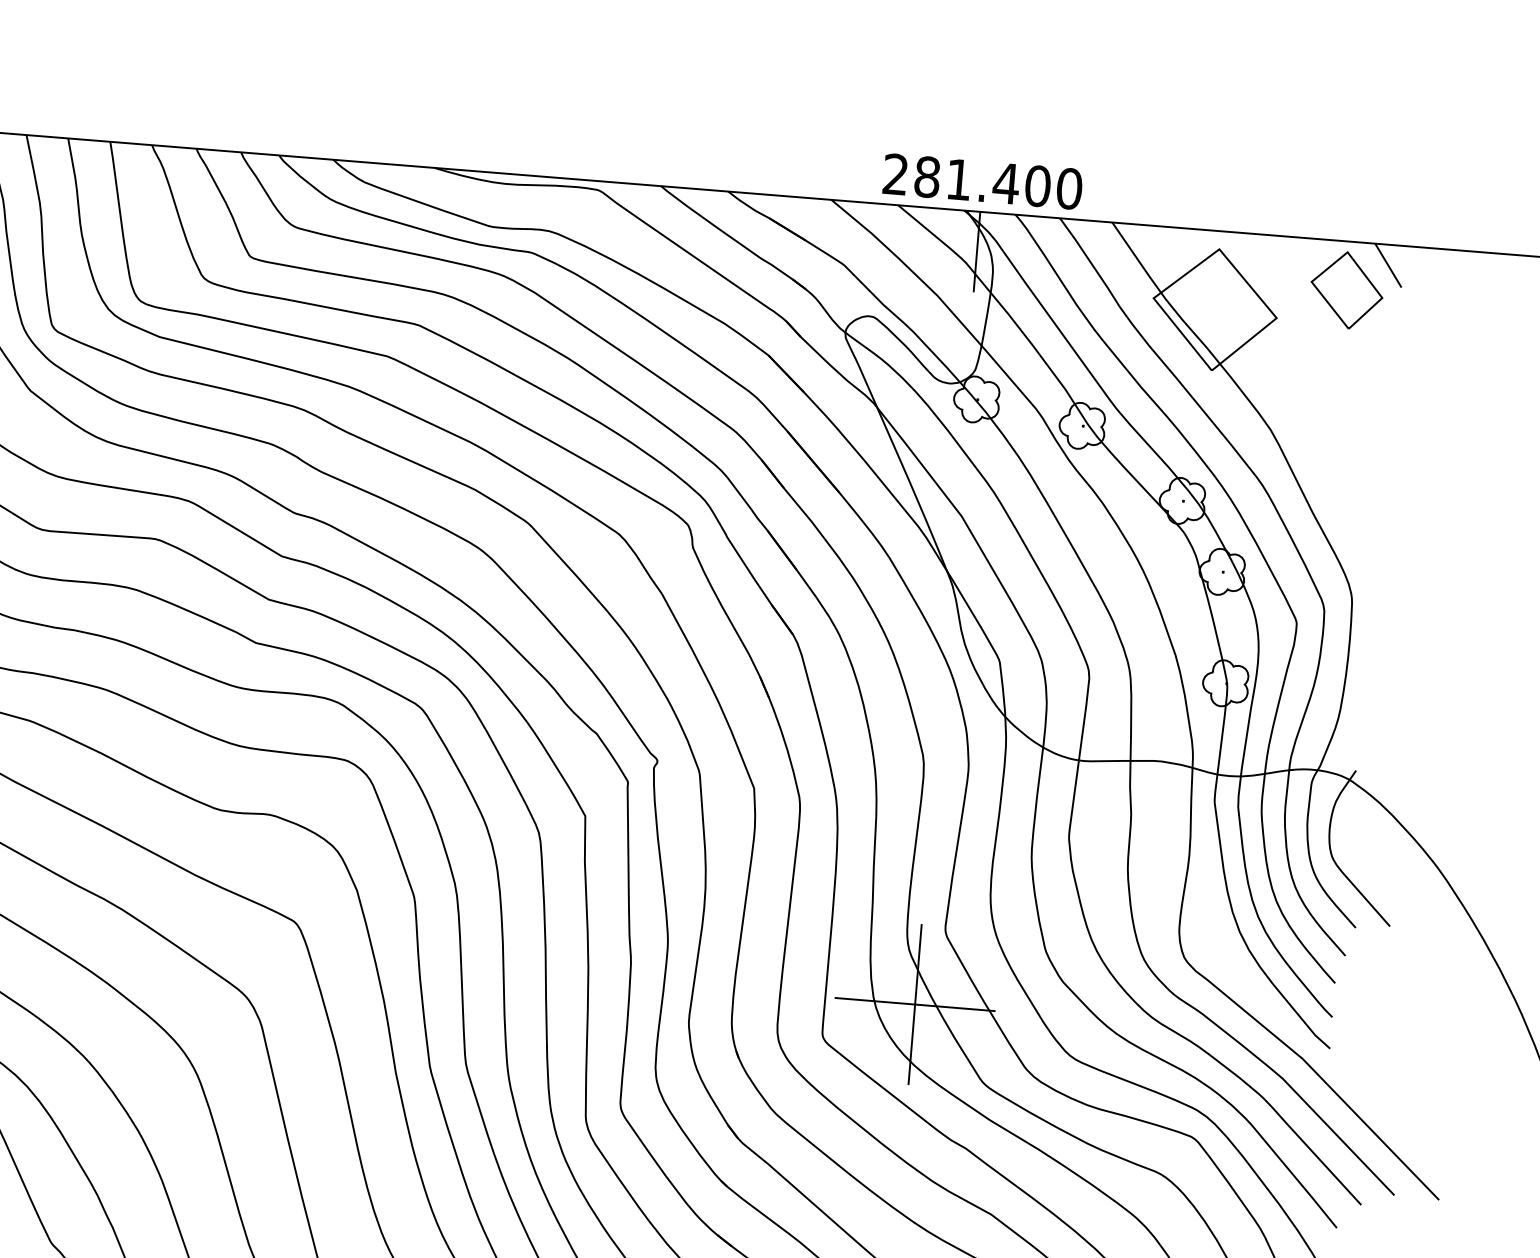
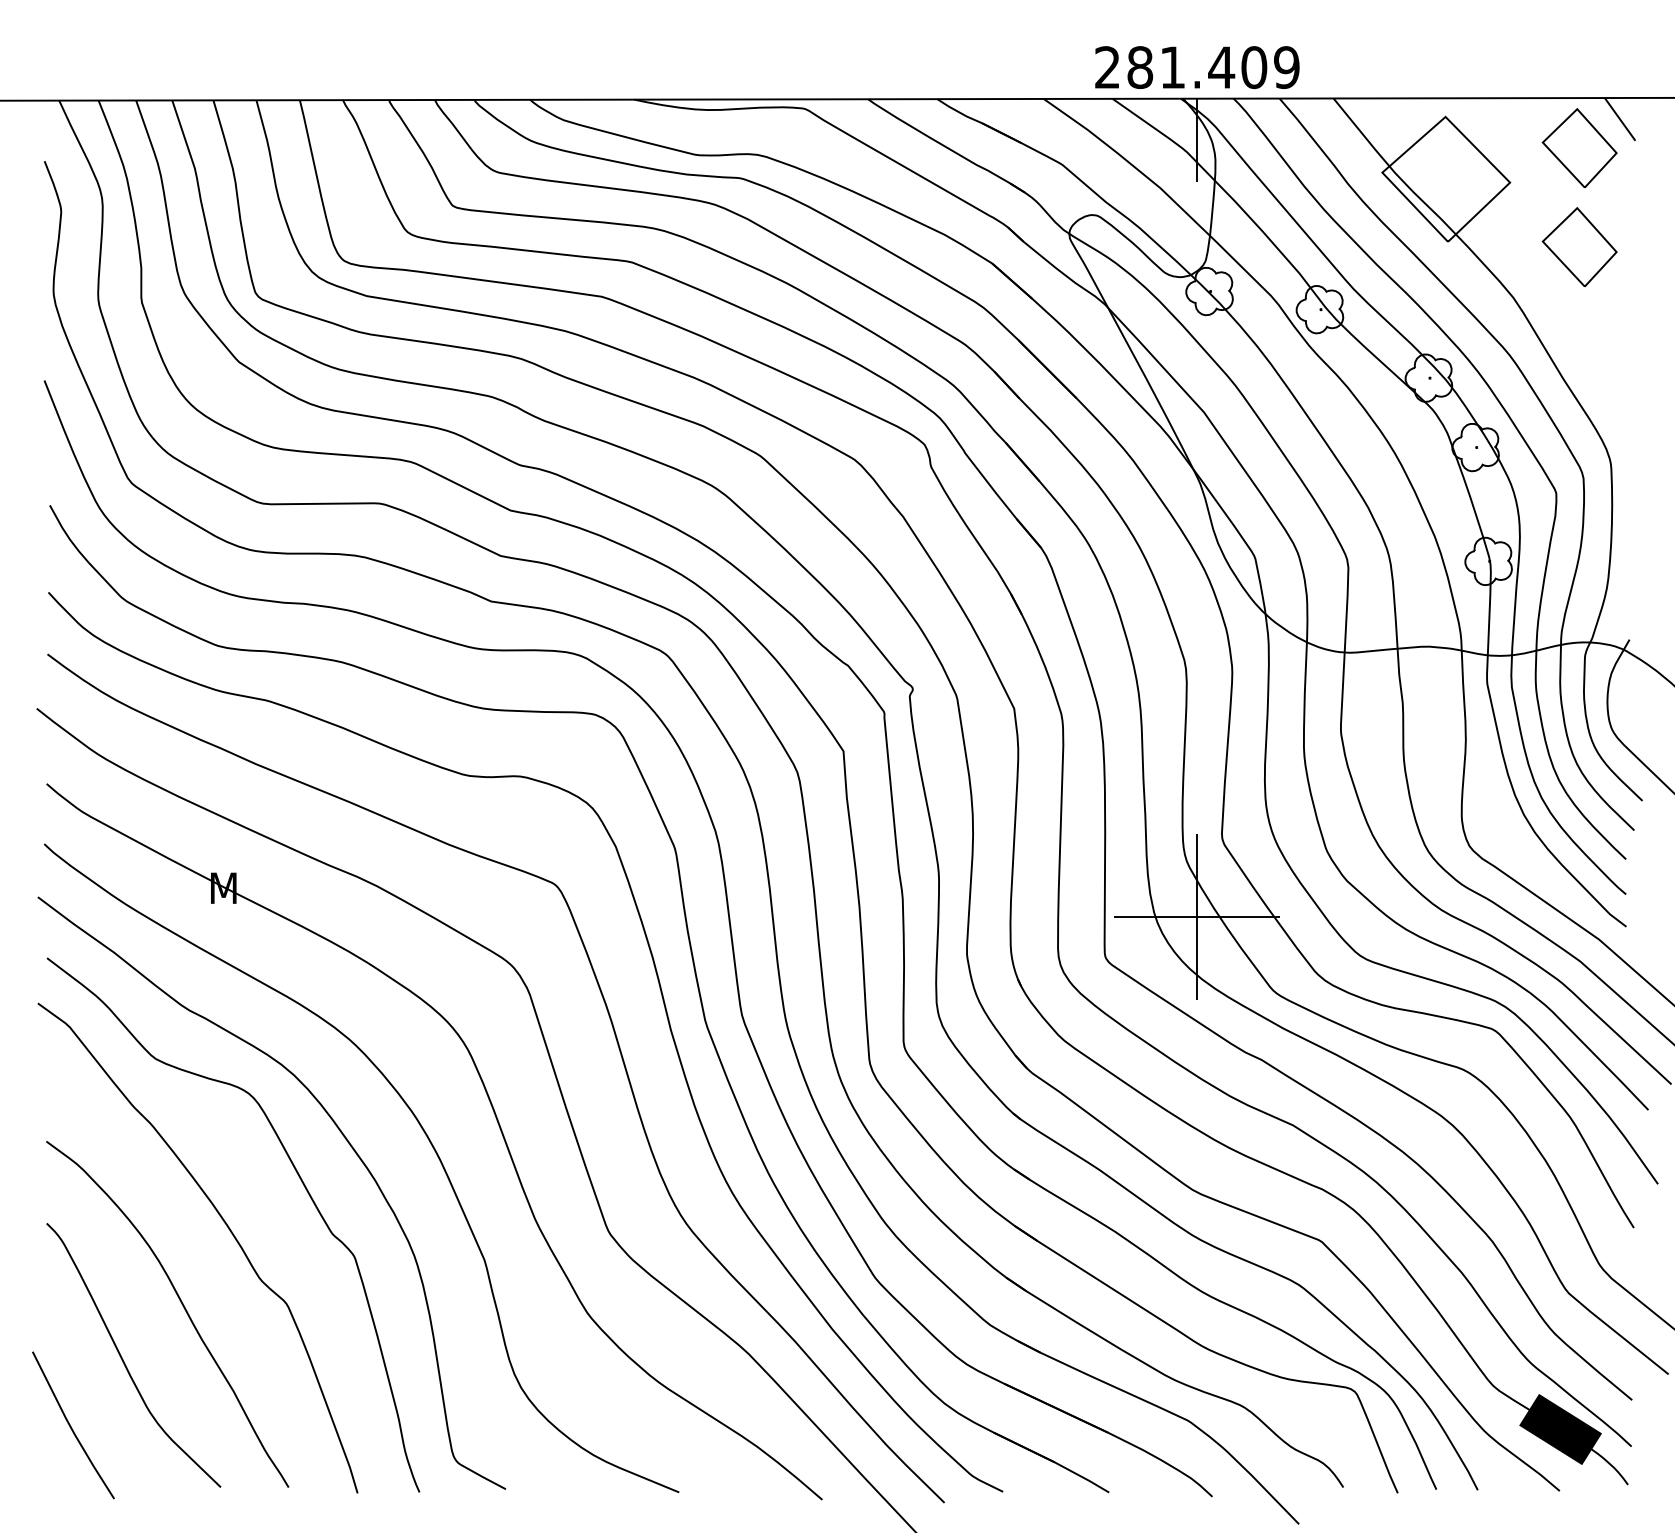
text: (1069, 188) -> (1286, 67), 281.400 -> 281.409
part: (1338, 385) -> (1579, 246), added

